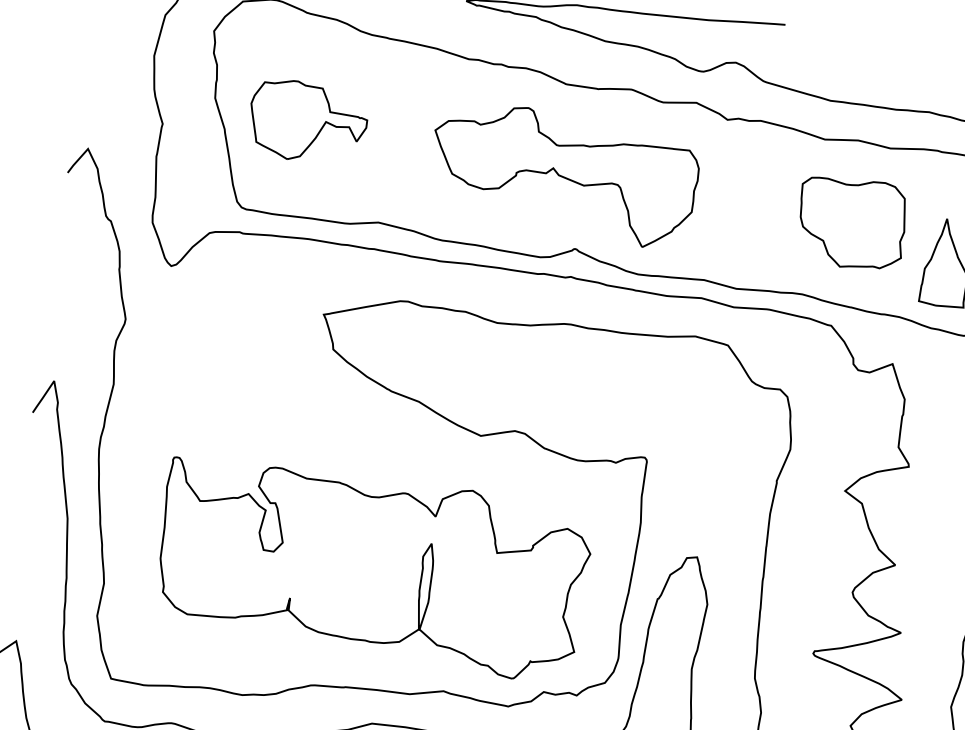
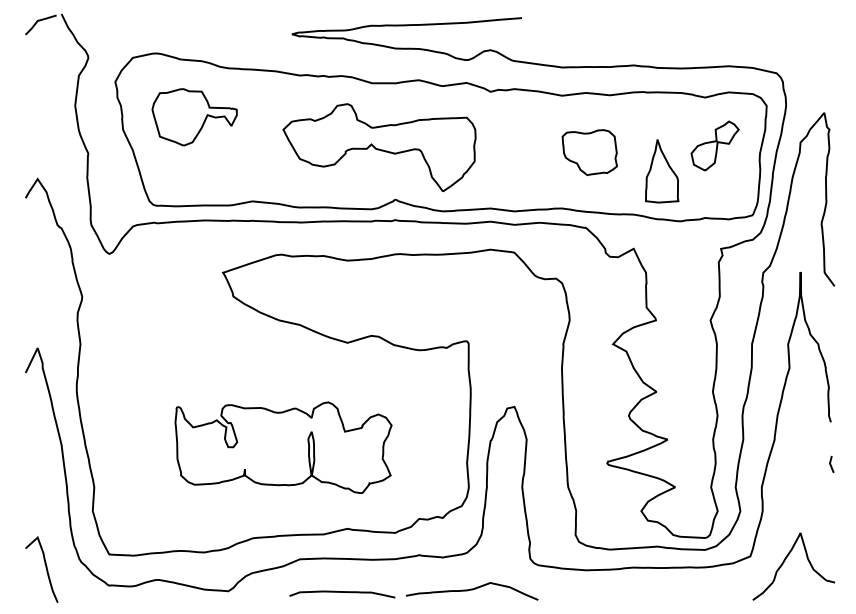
part: (307, 122) -> (194, 117), moved
part: (851, 222) -> (589, 152), size x0.7
part: (371, 566) -> (283, 447), size x0.7

